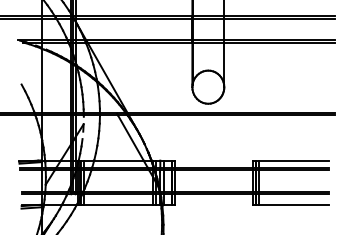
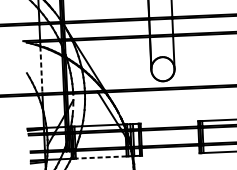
line: (41, 81) -> (41, 70), solid -> dashed
line: (118, 204) -> (101, 157), solid -> dashed

